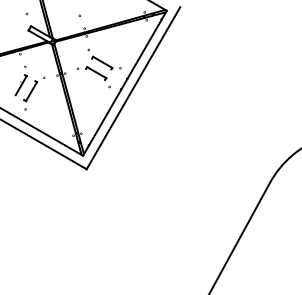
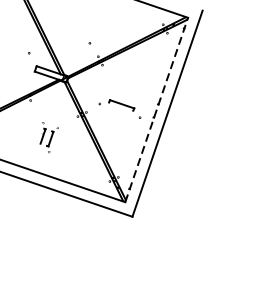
part: (104, 59) -> (127, 87), removed
line: (124, 83) -> (156, 110), solid -> dashed
part: (29, 87) -> (48, 136), size x0.6

